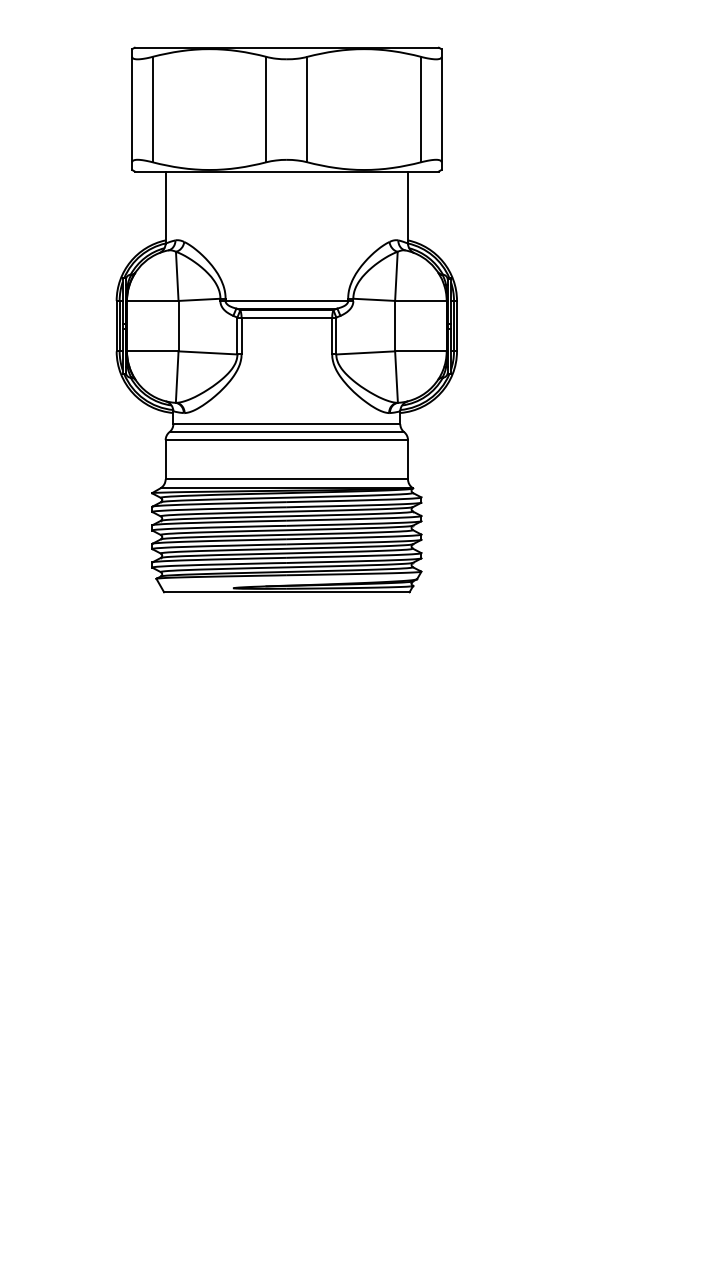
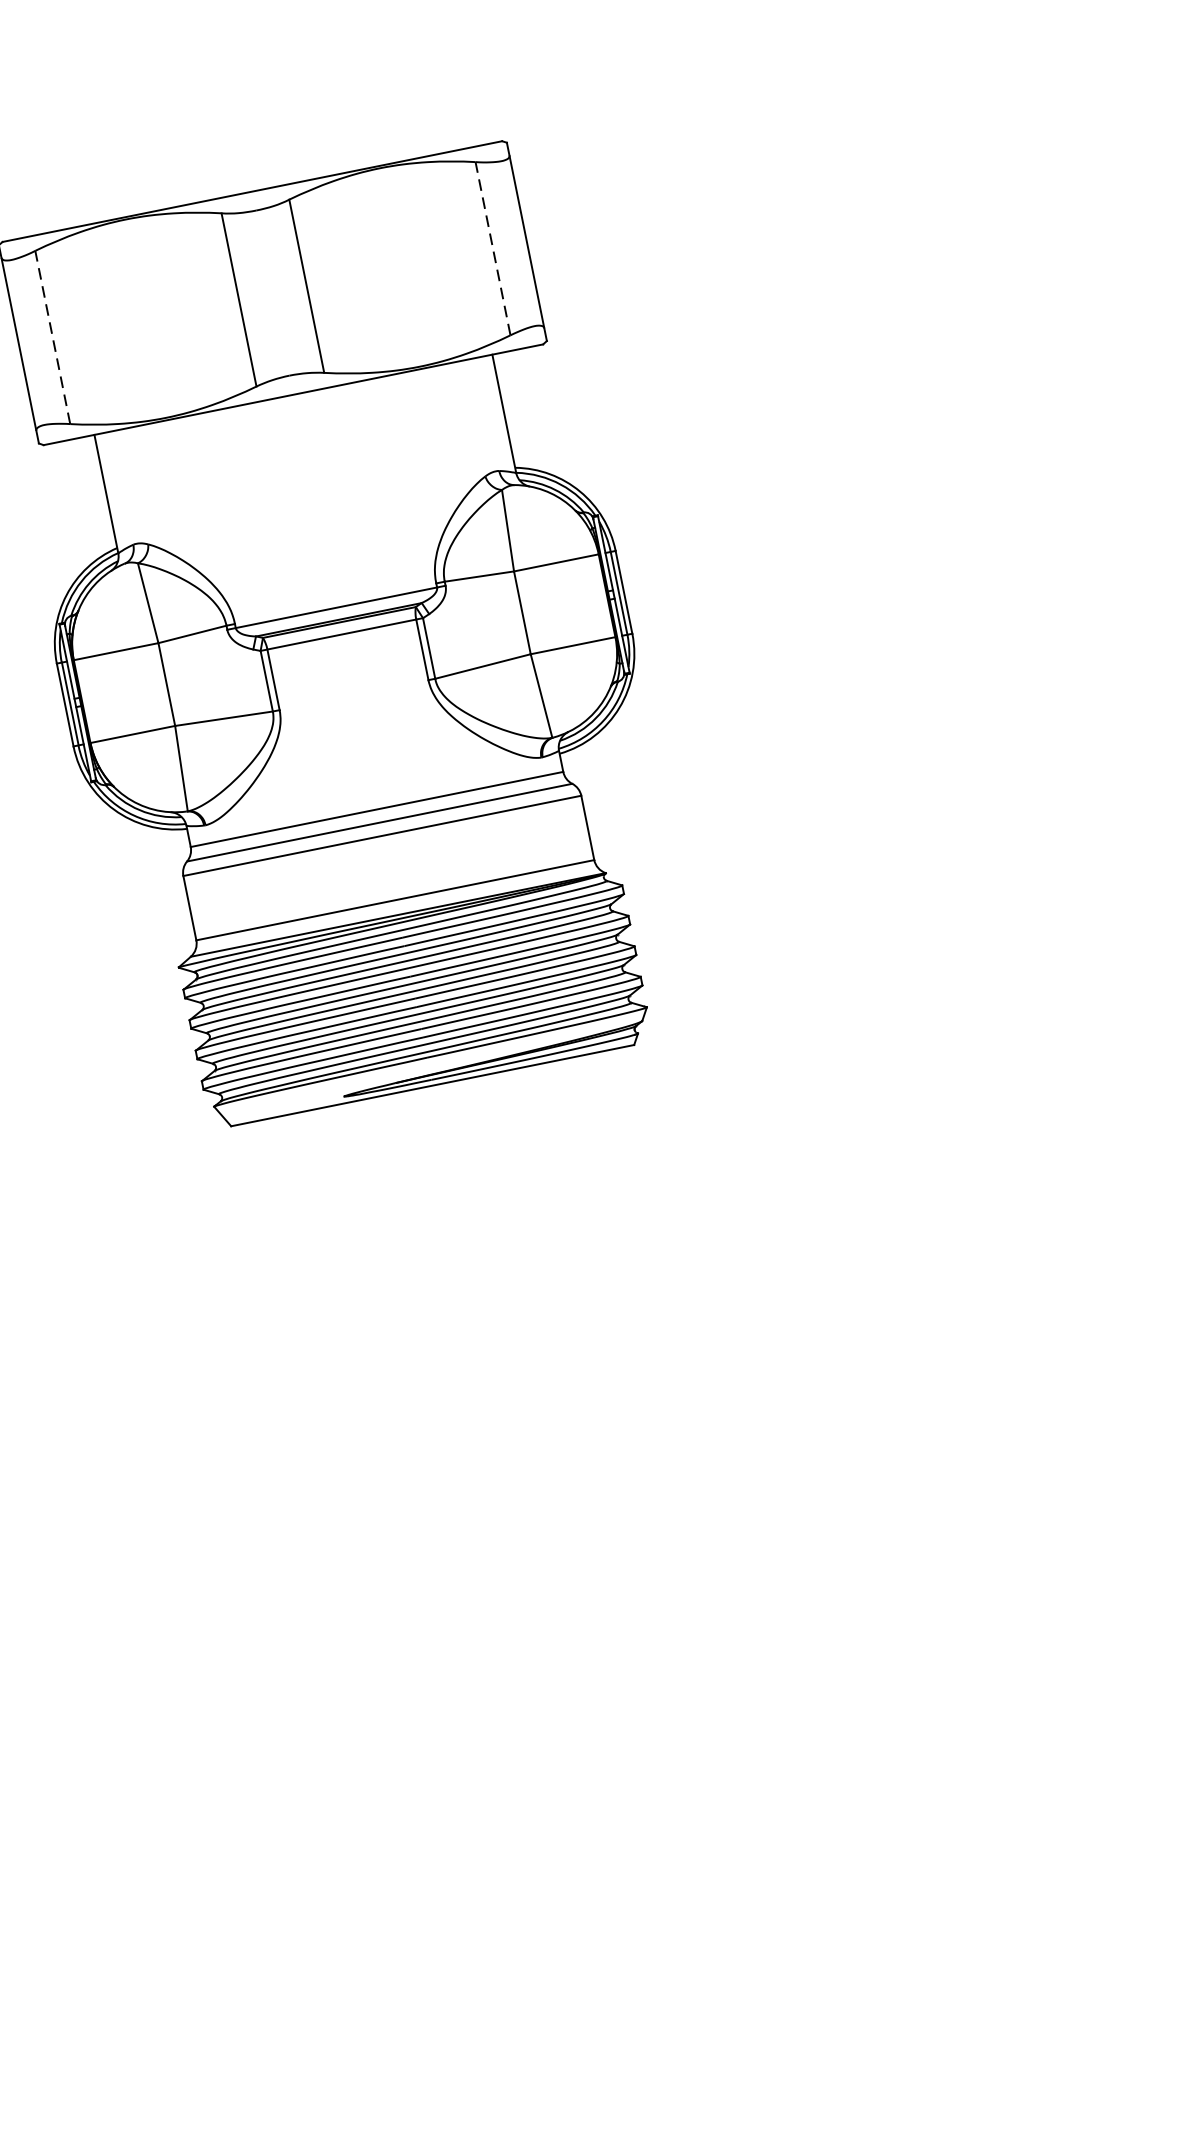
line: (152, 109) -> (52, 337), solid -> dashed
line: (420, 109) -> (492, 248), solid -> dashed

